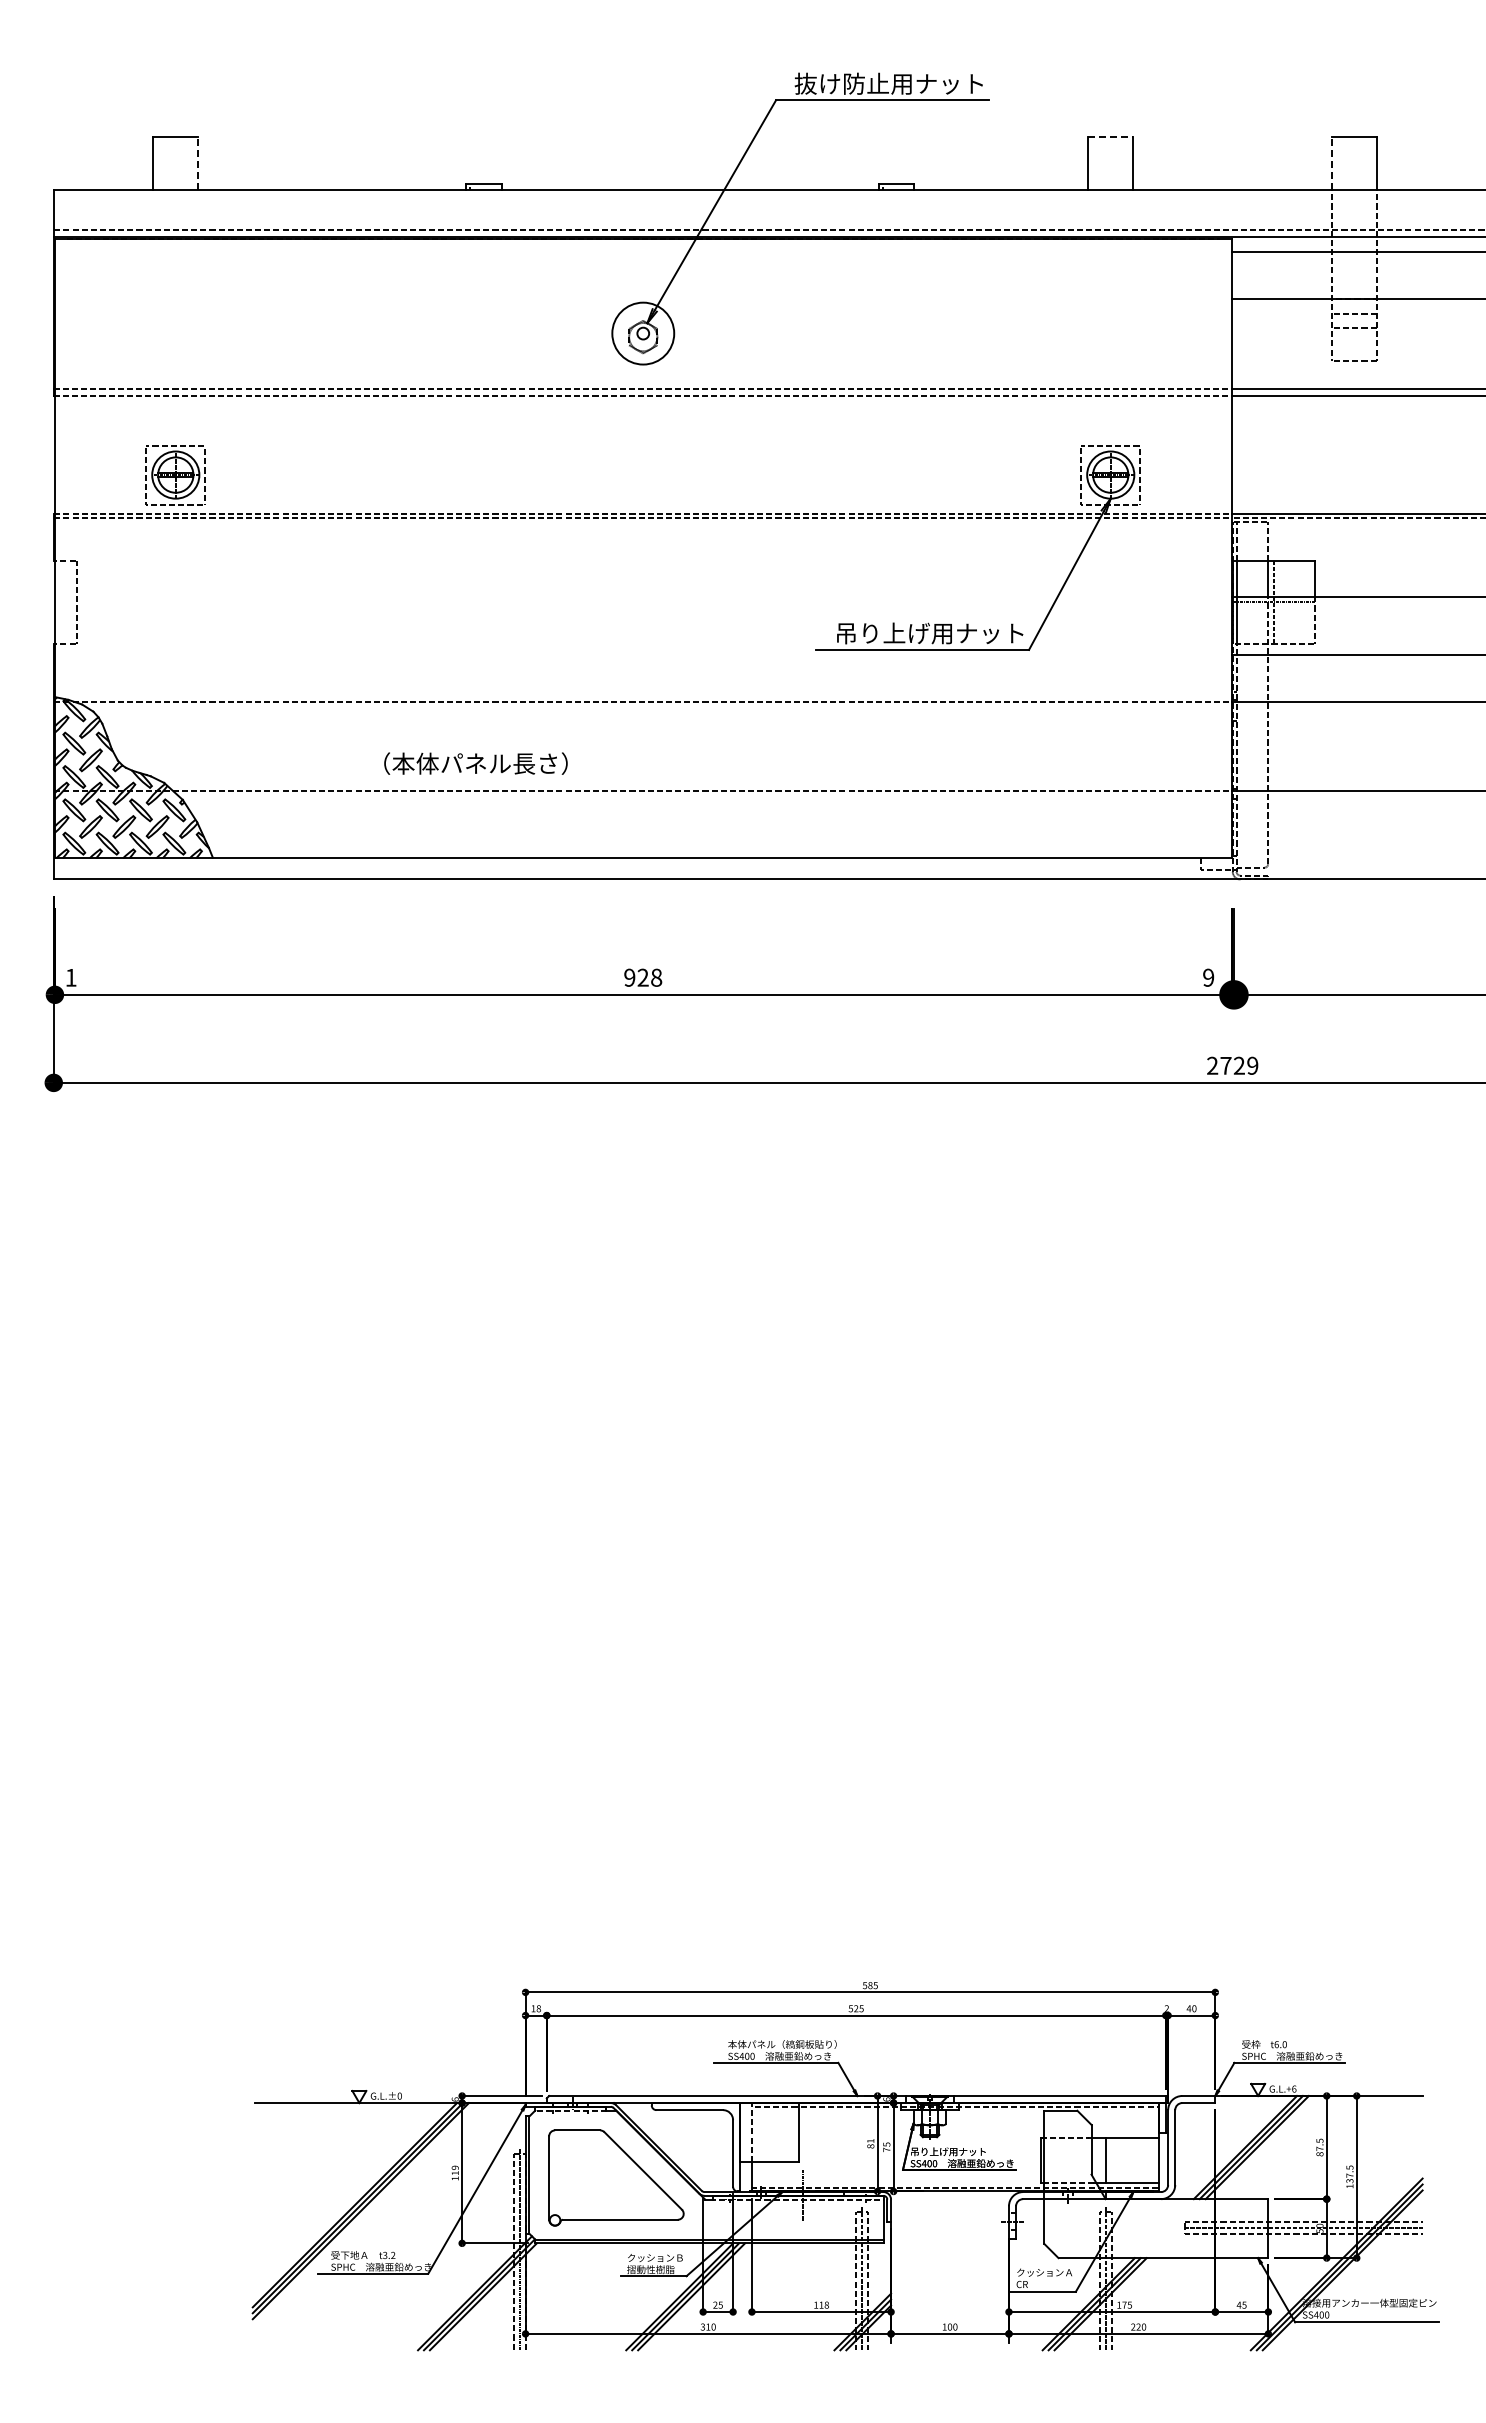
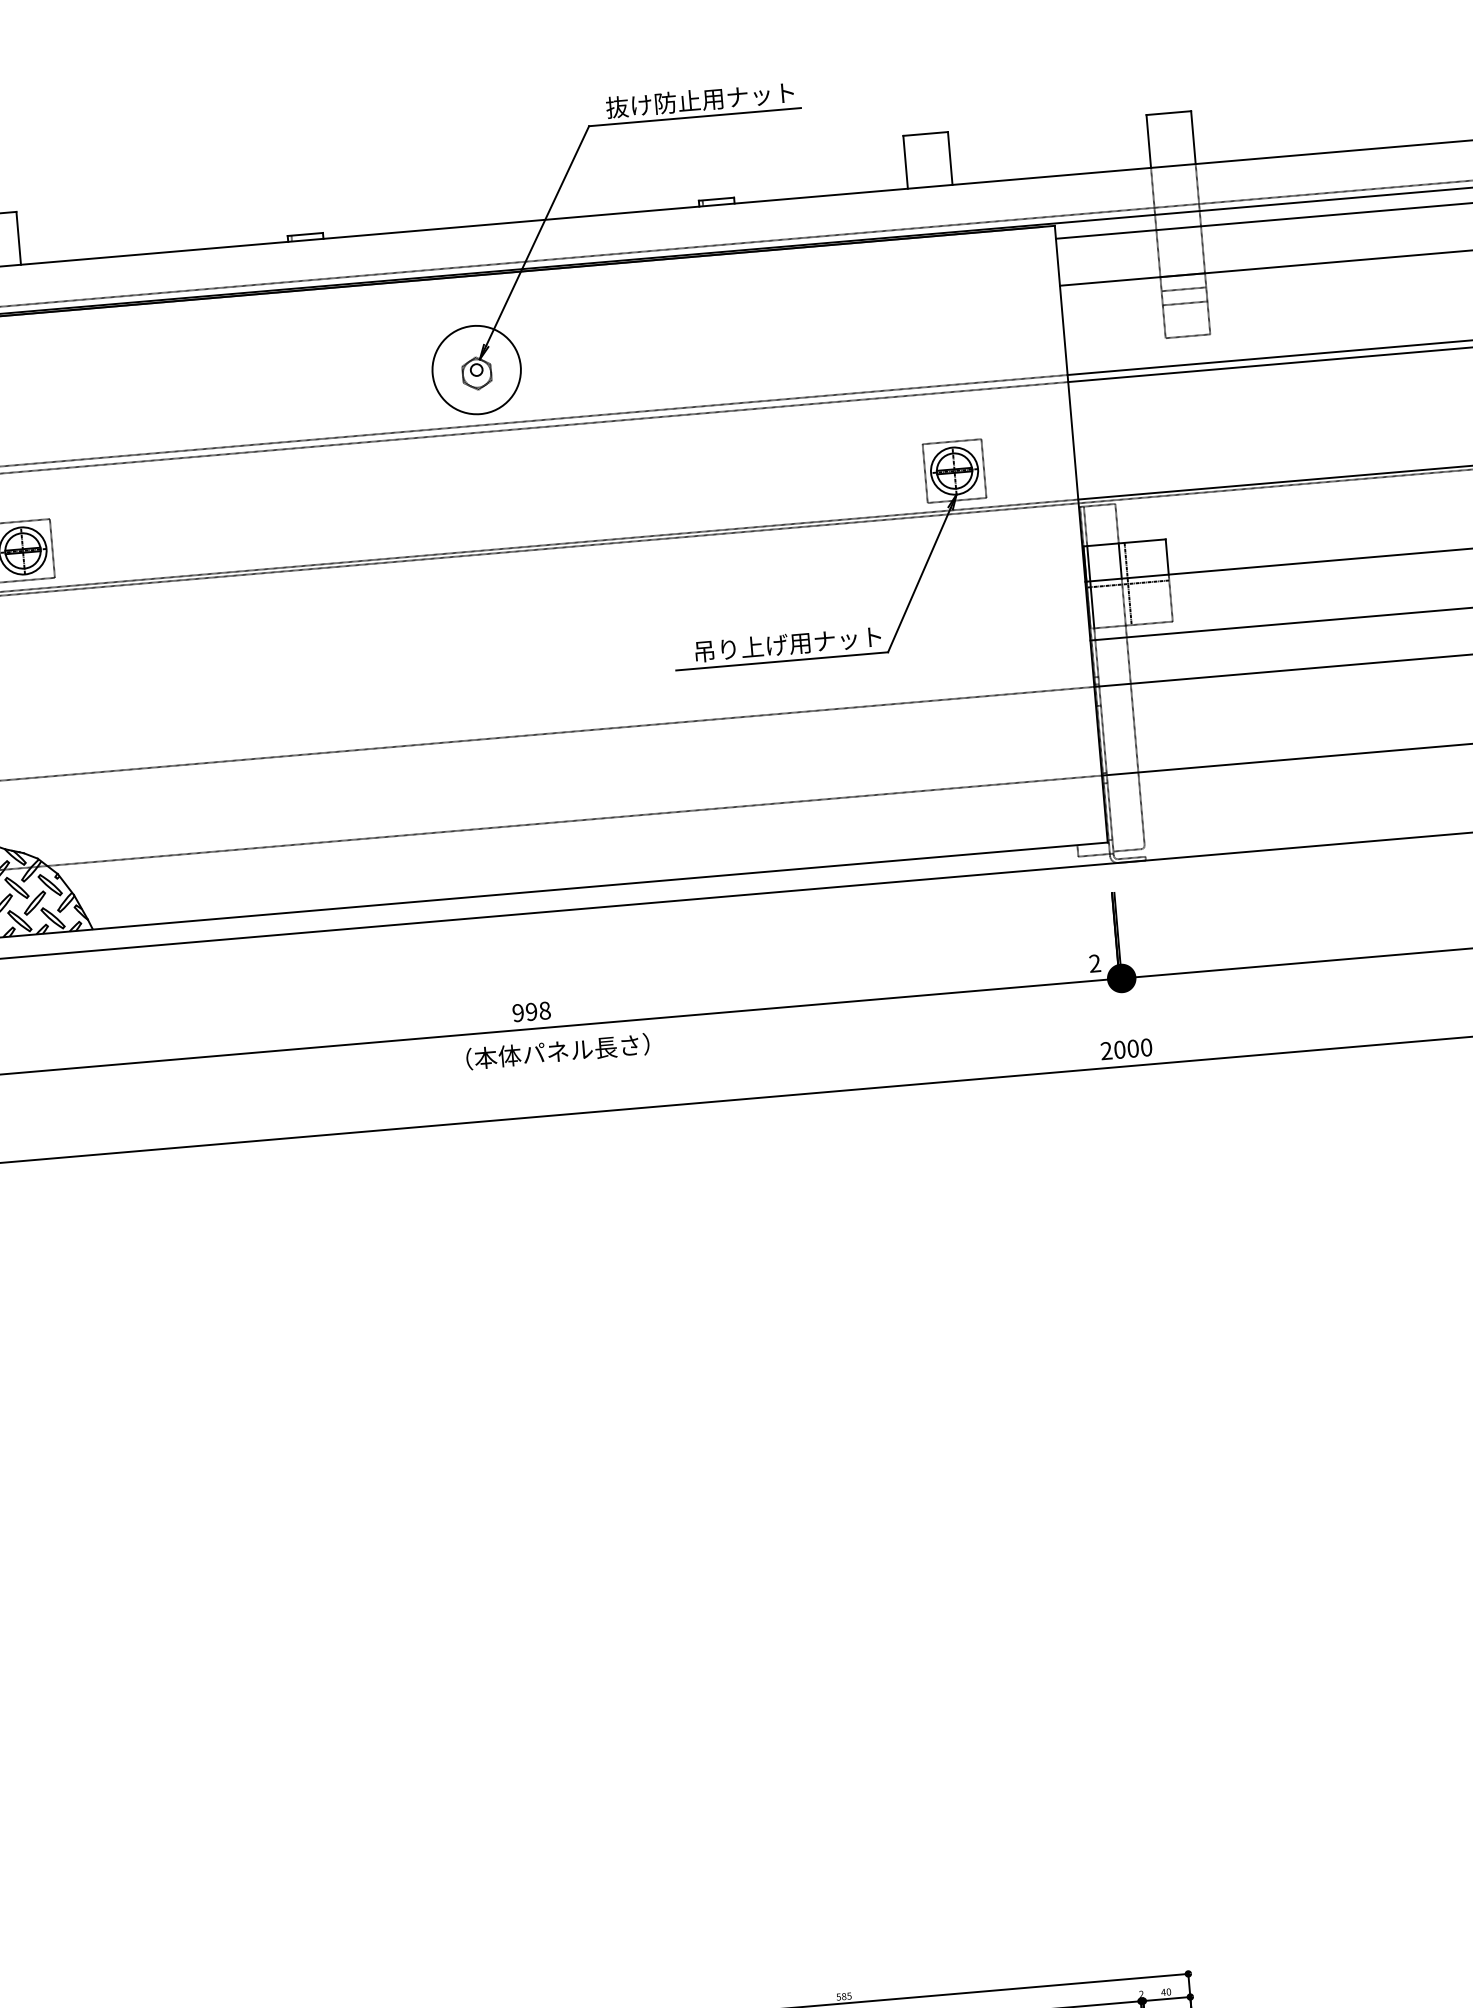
line: (1111, 136) -> (926, 133), dashed -> solid
line: (198, 163) -> (19, 238), dashed -> solid
line: (1332, 163) -> (1148, 141), dashed -> solid
circle: (643, 333) -> (476, 369), size x1.43
text: (475, 763) -> (557, 1051), moved
text: (642, 977) -> (530, 1011), 928 -> 998
text: (1208, 977) -> (1094, 963), 9 -> 2
text: (1239, 1065) -> (1133, 1048), 2729 -> 2000

